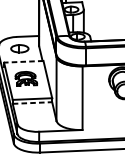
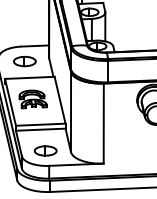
line: (23, 61) -> (29, 77), dashed -> solid
line: (32, 102) -> (40, 129), dashed -> solid
part: (36, 119) -> (45, 150), added

